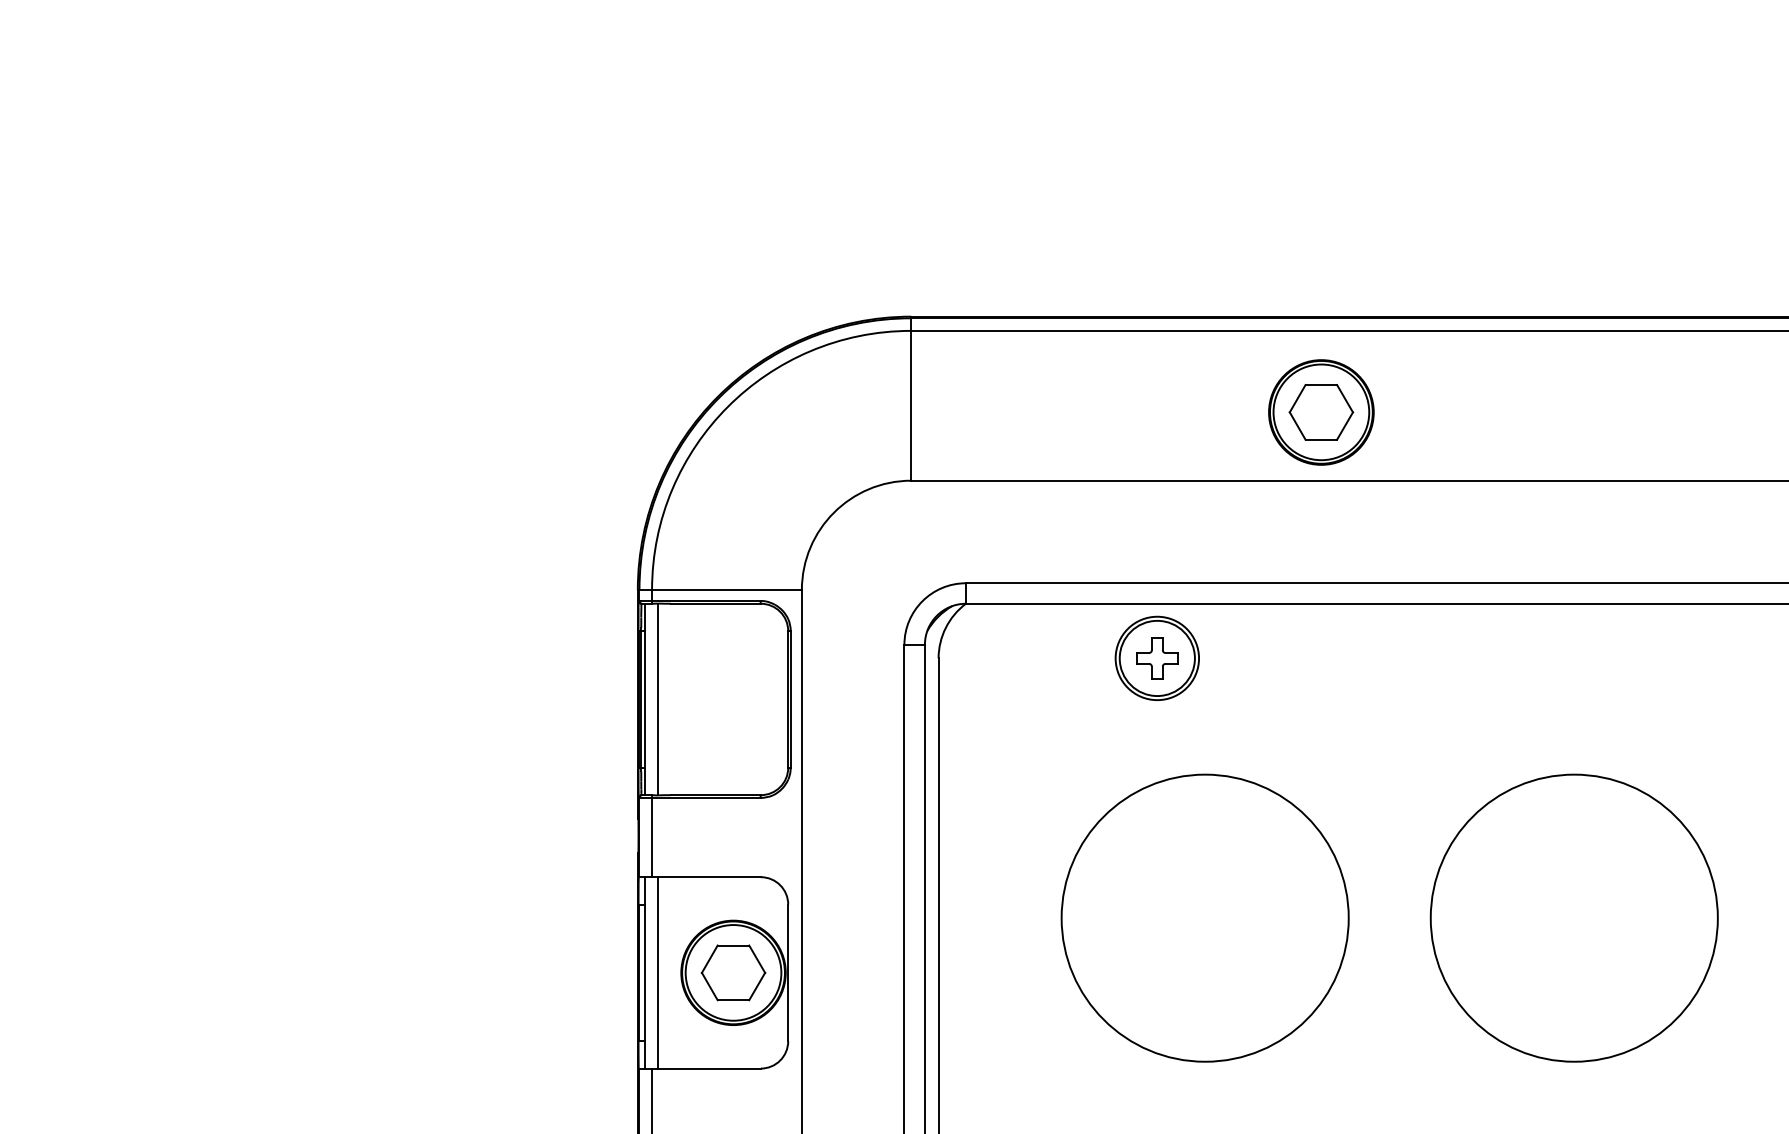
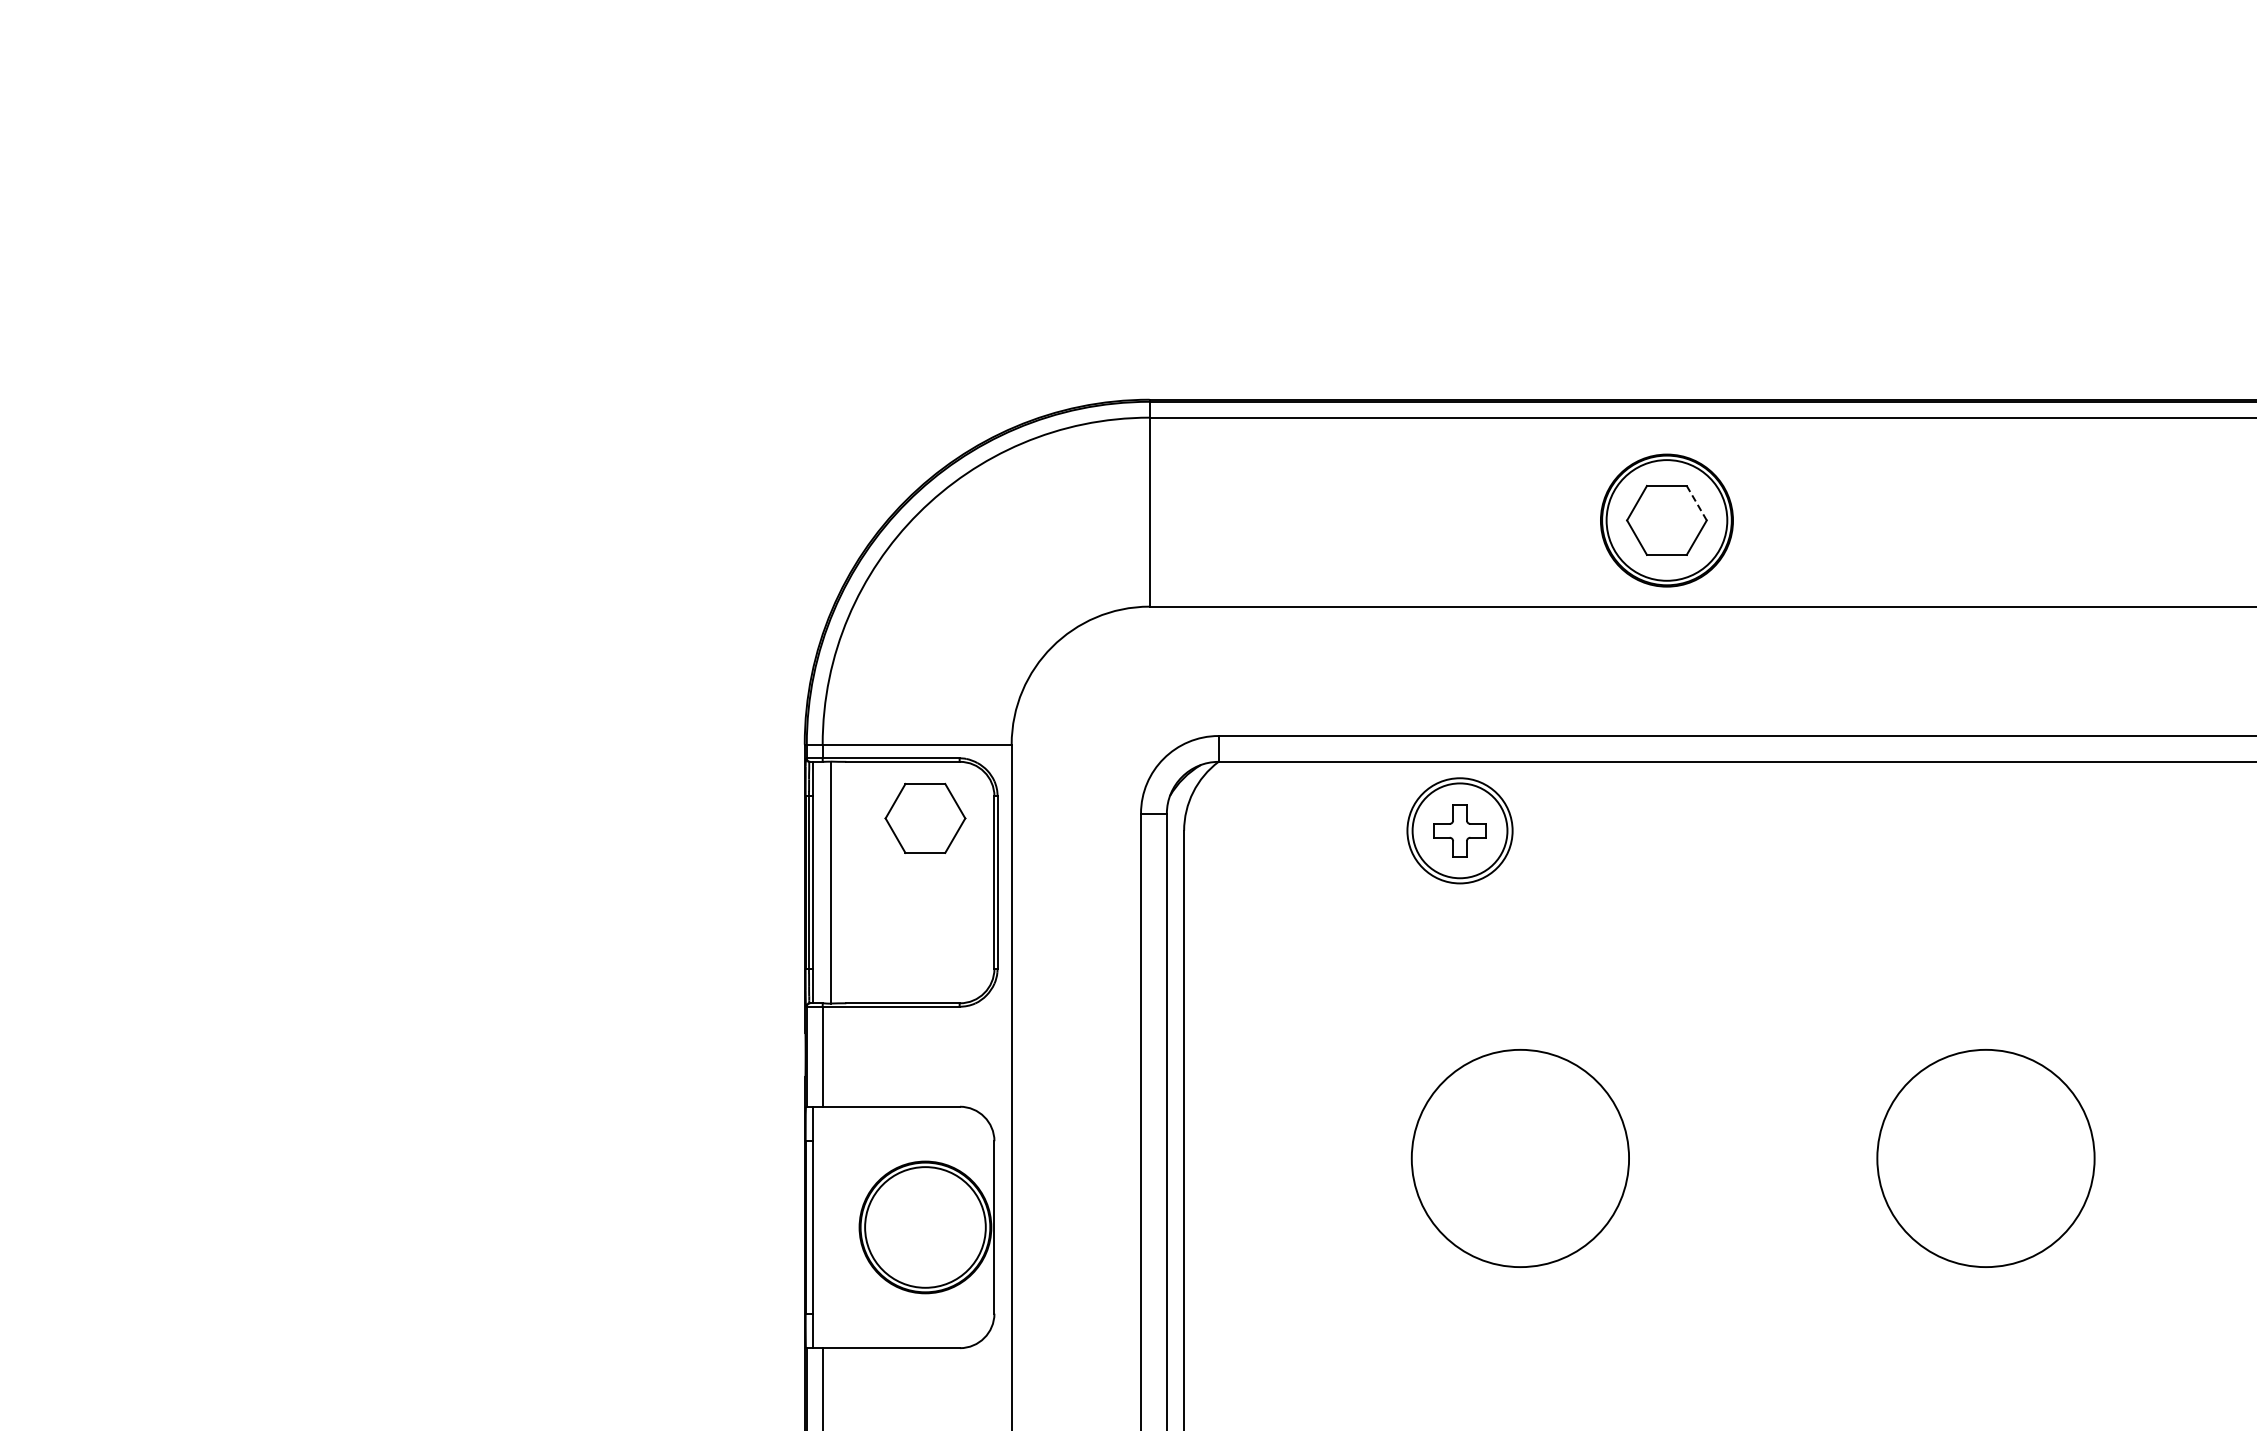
line: (1344, 398) -> (1696, 503), solid -> dashed
circle: (1205, 918) -> (1520, 1158), size x0.6
circle: (1573, 918) -> (1985, 1158), size x0.6
line: (658, 972) -> (830, 1227), removed
part: (733, 972) -> (925, 817), moved

